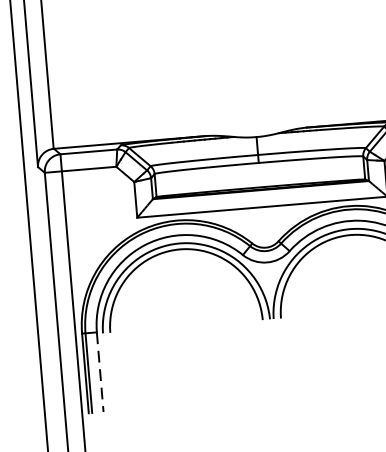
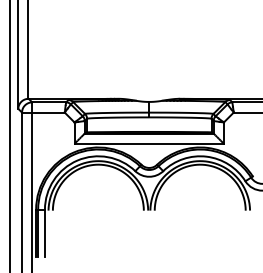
line: (99, 372) -> (44, 233), dashed -> solid

